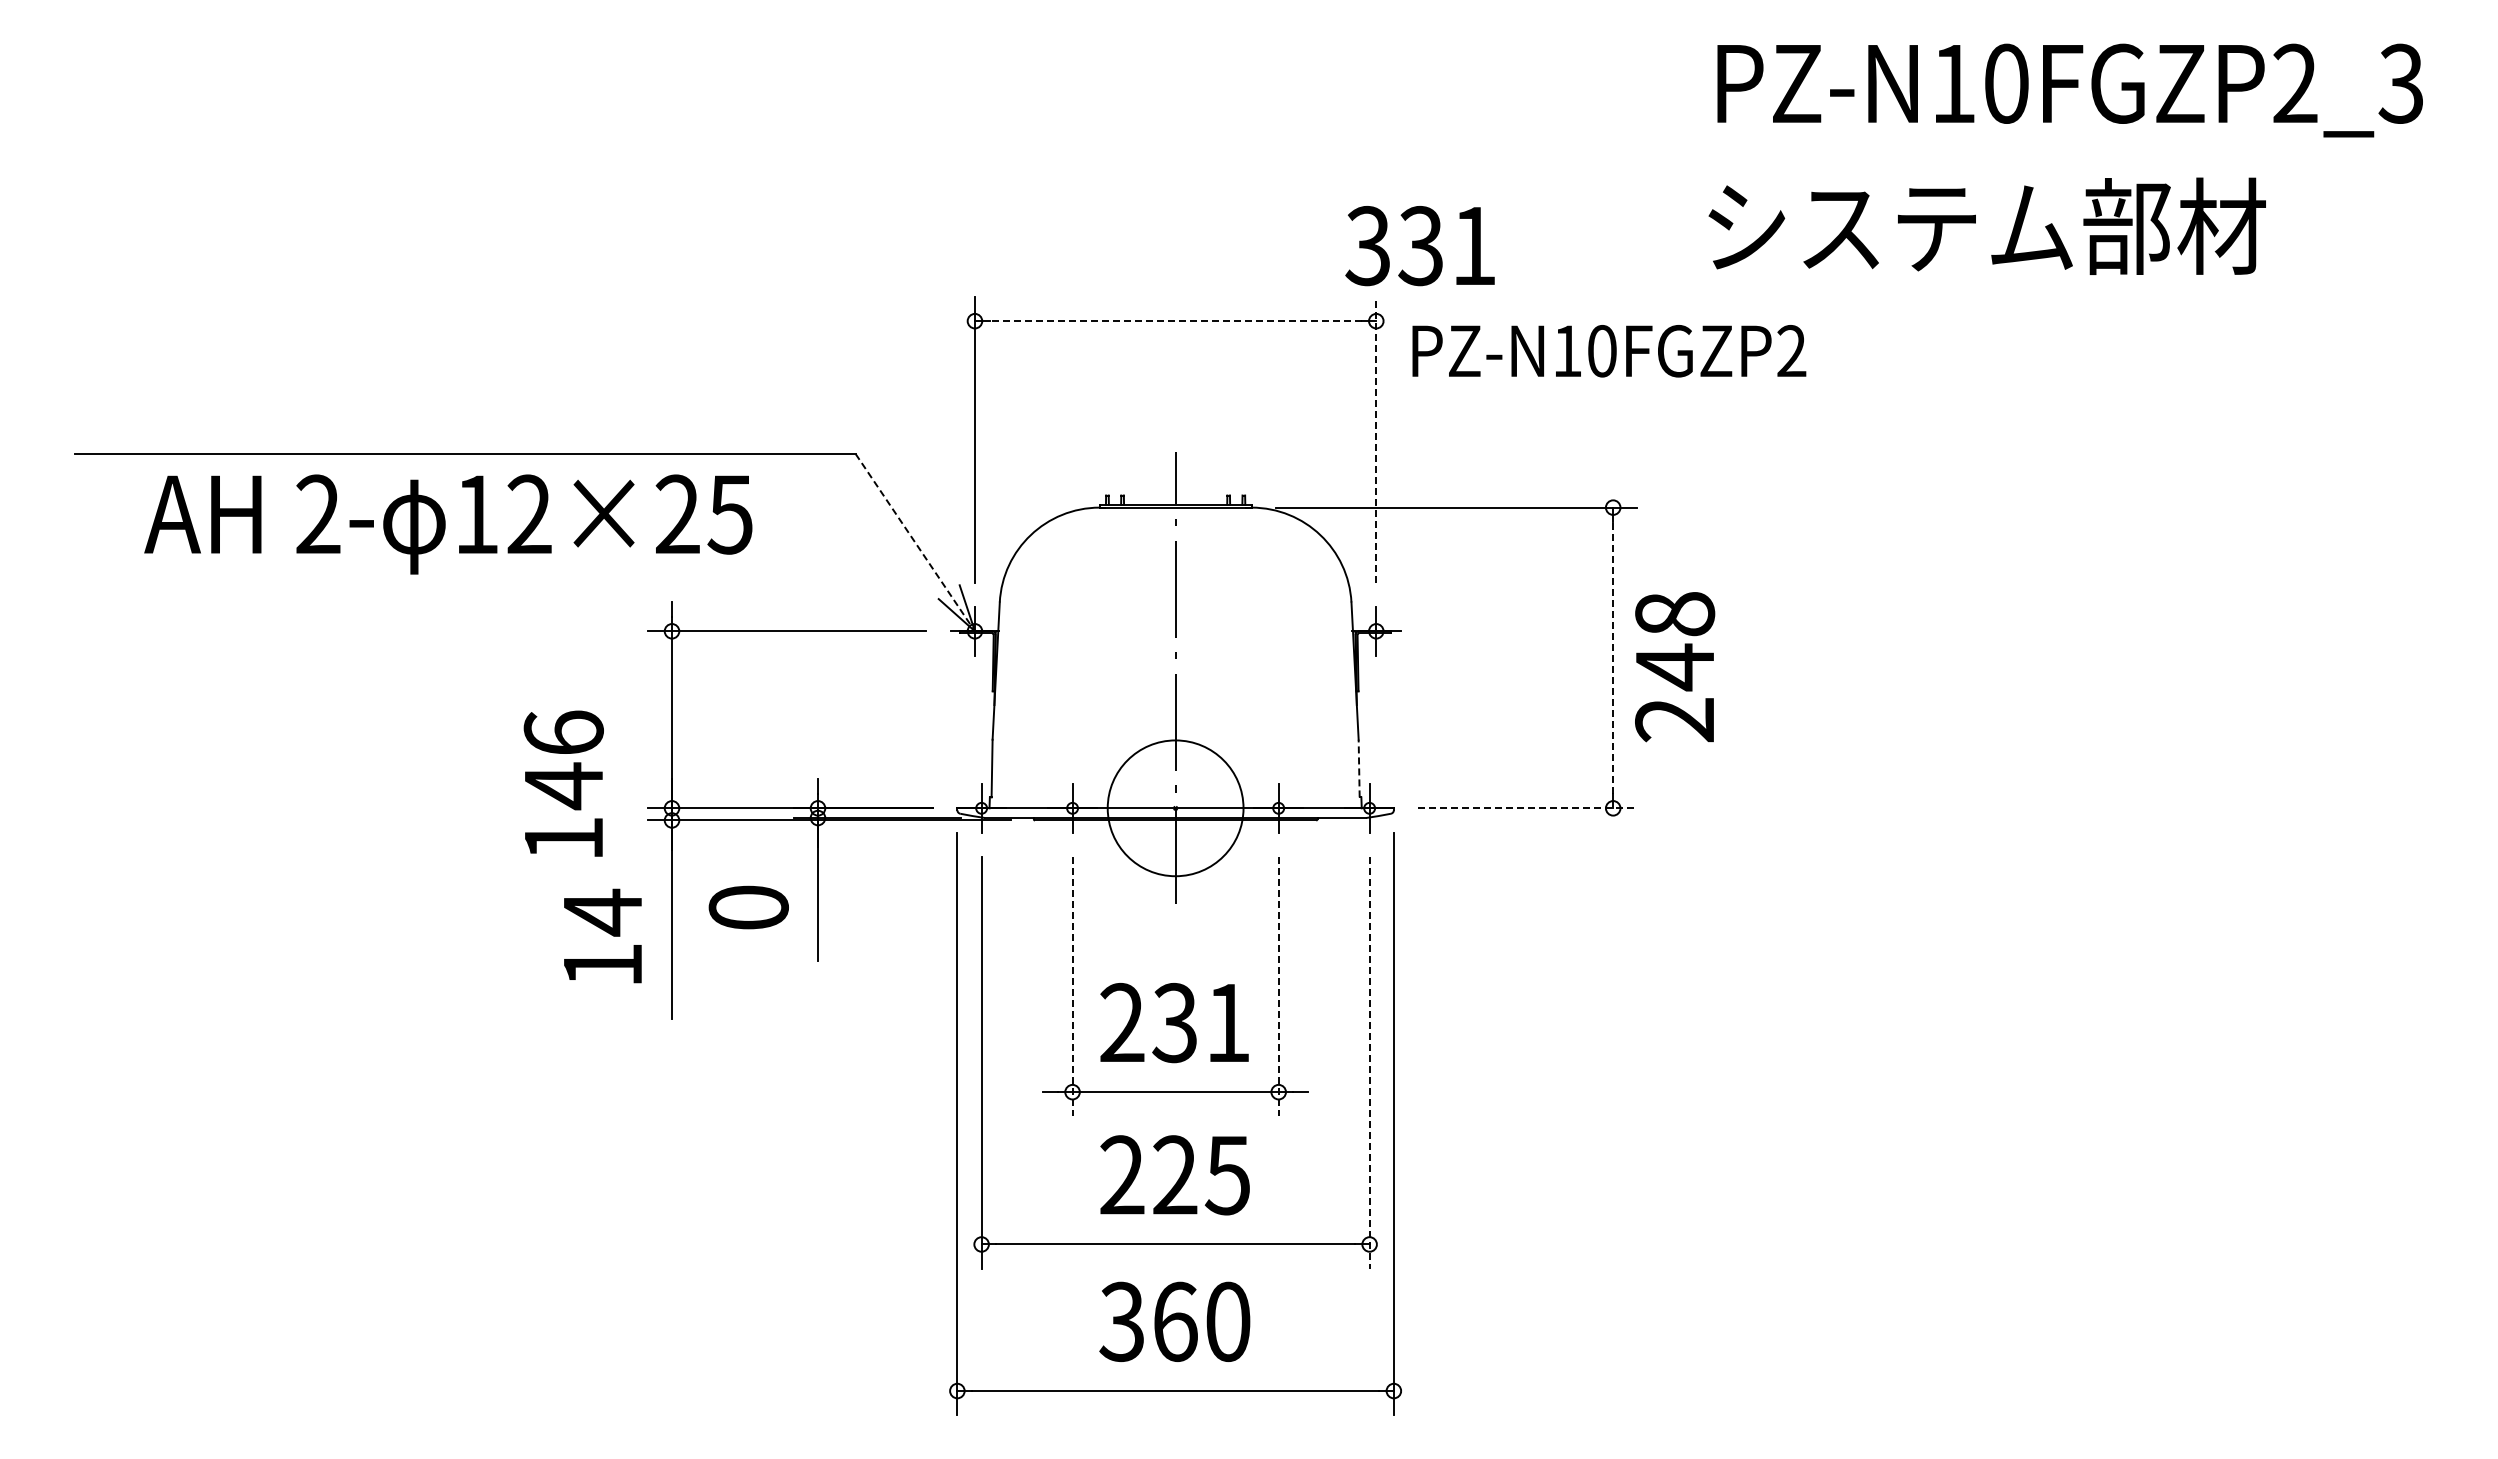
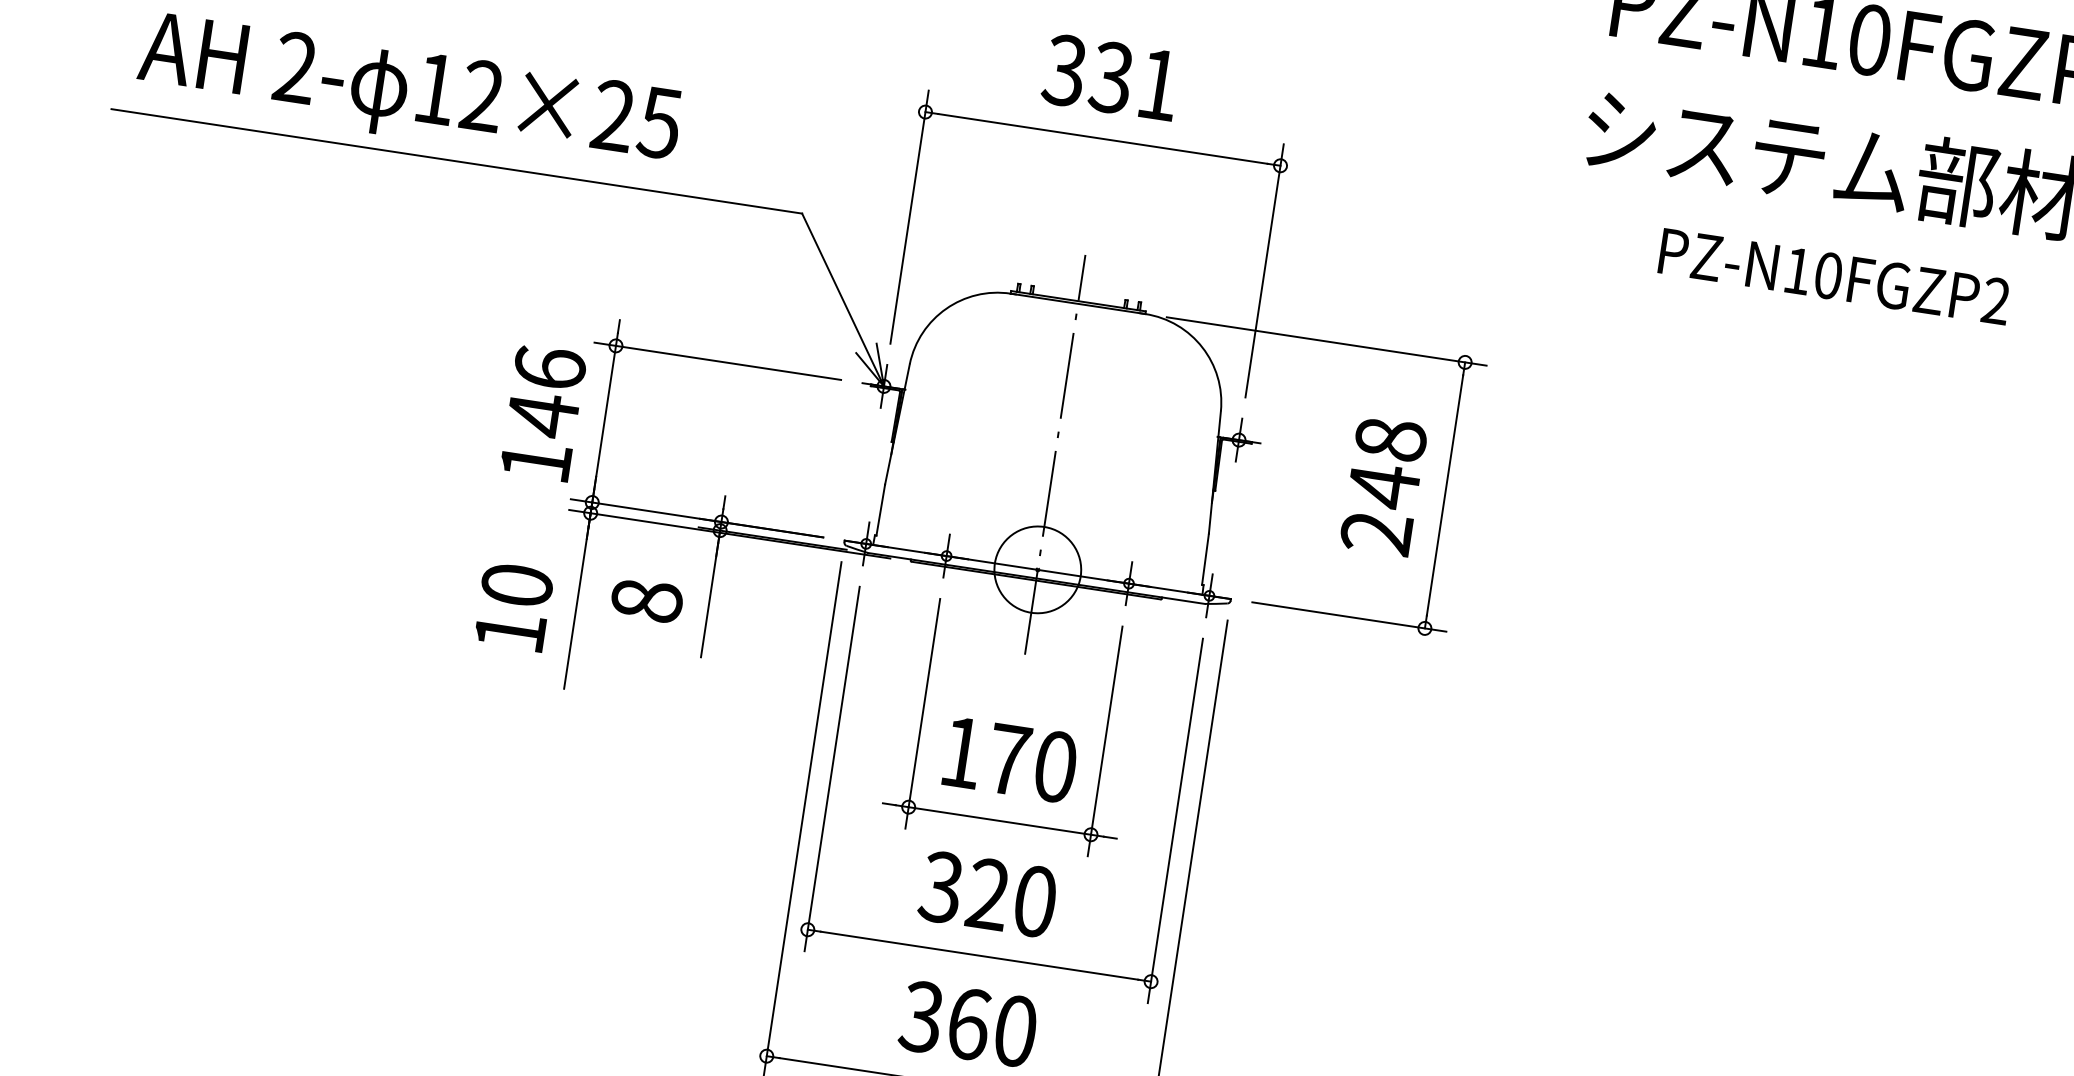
text: (1419, 246) -> (1110, 77), moved
line: (1175, 321) -> (1102, 139), dashed -> solid
text: (1609, 351) -> (1834, 277), moved
line: (1376, 439) -> (1264, 270), dashed -> solid
text: (448, 524) -> (409, 94), moved
line: (915, 542) -> (843, 299), dashed -> solid
line: (1613, 657) -> (1445, 495), dashed -> solid
text: (1675, 667) -> (1384, 486), moved
line: (1359, 768) -> (1205, 559), dashed -> solid
text: (563, 783) -> (542, 412), moved
circle: (1175, 807) -> (1037, 569), size x0.71
line: (1527, 808) -> (1349, 617), dashed -> solid
text: (748, 907) -> (646, 600), 0 -> 8
text: (602, 912) -> (516, 585), 14 -> 10
line: (1072, 986) -> (922, 713), dashed -> solid
line: (1278, 986) -> (1104, 741), dashed -> solid
text: (1175, 1022) -> (1009, 759), 231 -> 170
line: (1369, 1062) -> (1175, 820), dashed -> solid
text: (1174, 1175) -> (987, 894), 225 -> 320

